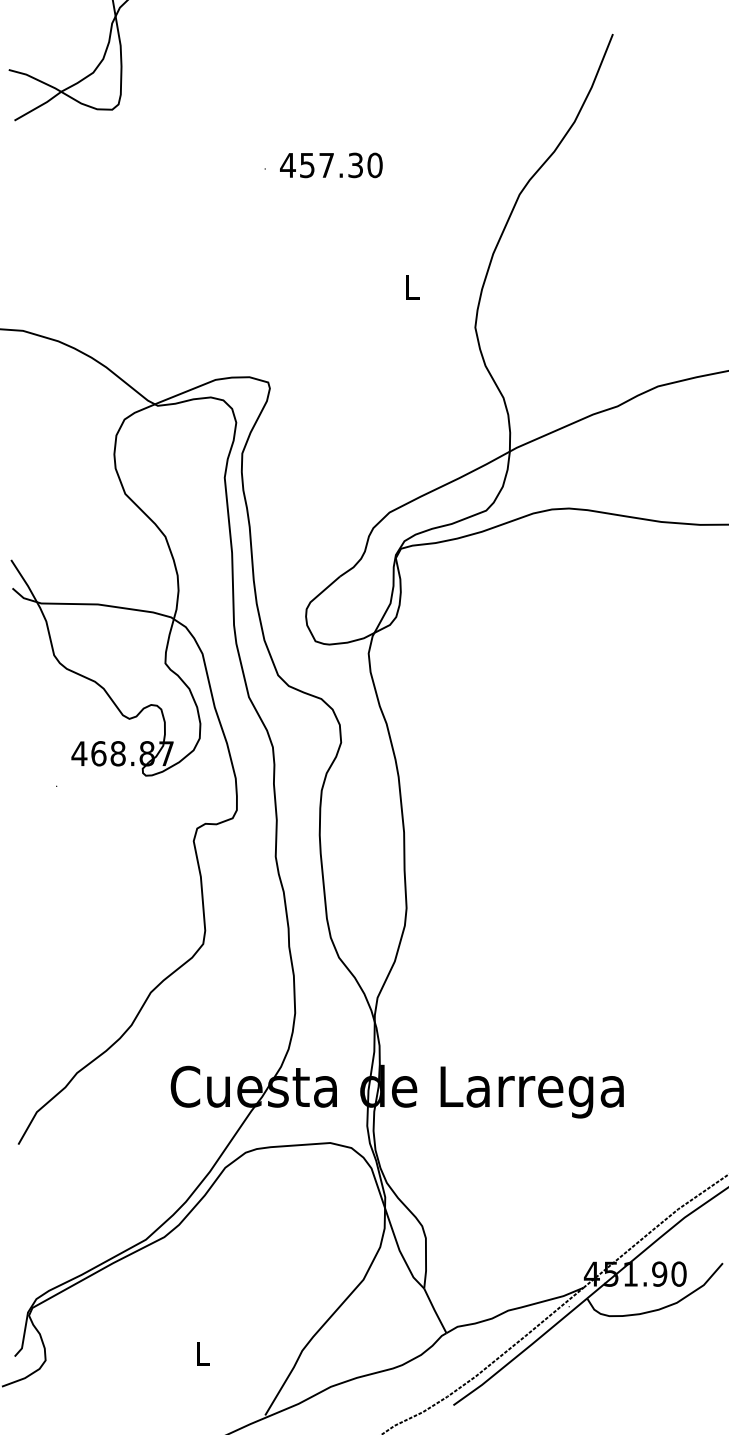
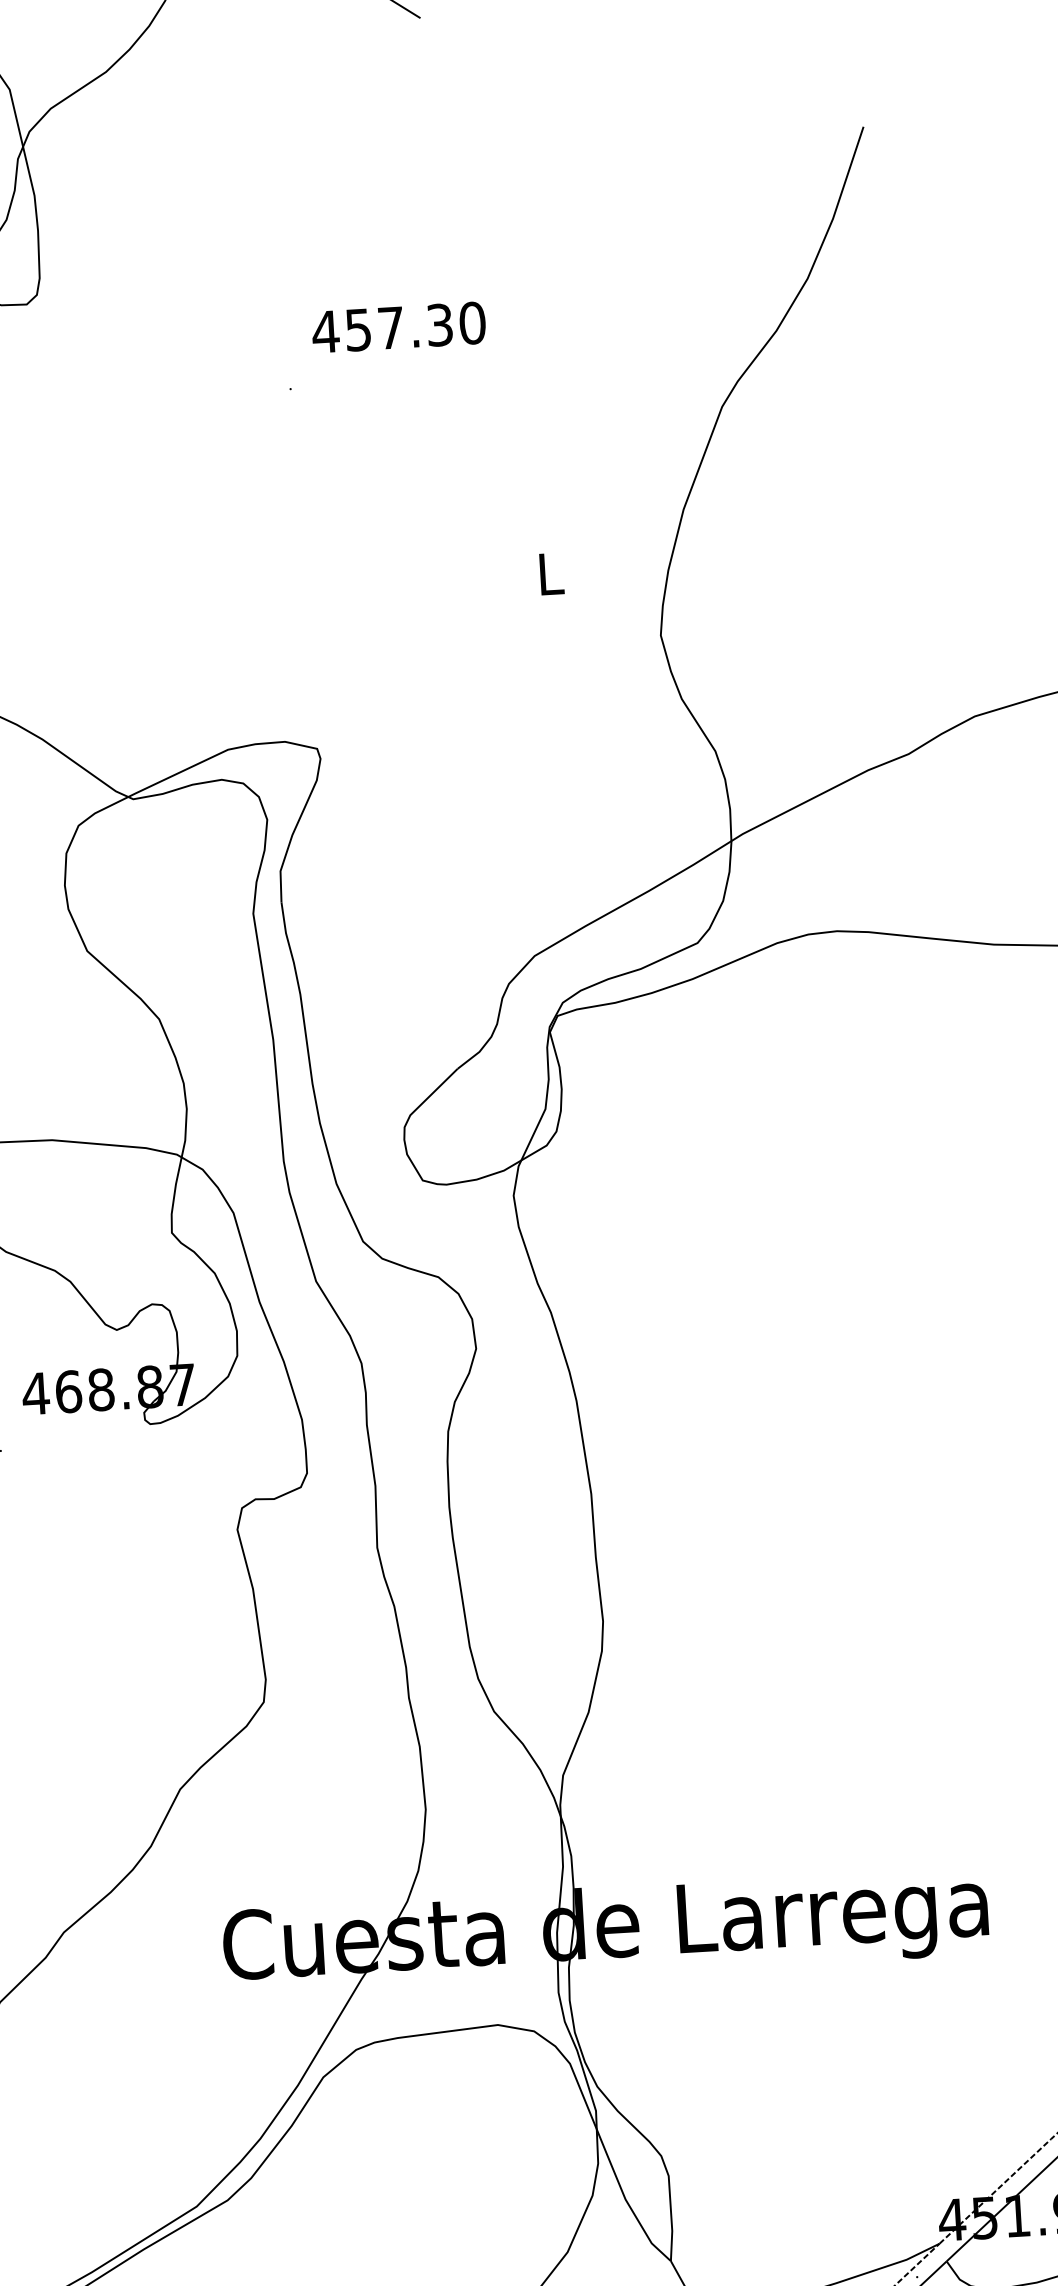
text: (331, 165) -> (399, 327), moved

